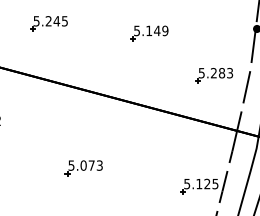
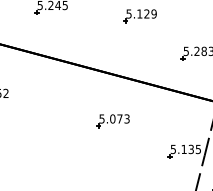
text: (157, 30) -> (147, 13), 5.149 -> 5.129
part: (83, 168) -> (112, 121), moved
text: (207, 184) -> (191, 149), 5.125 -> 5.135

